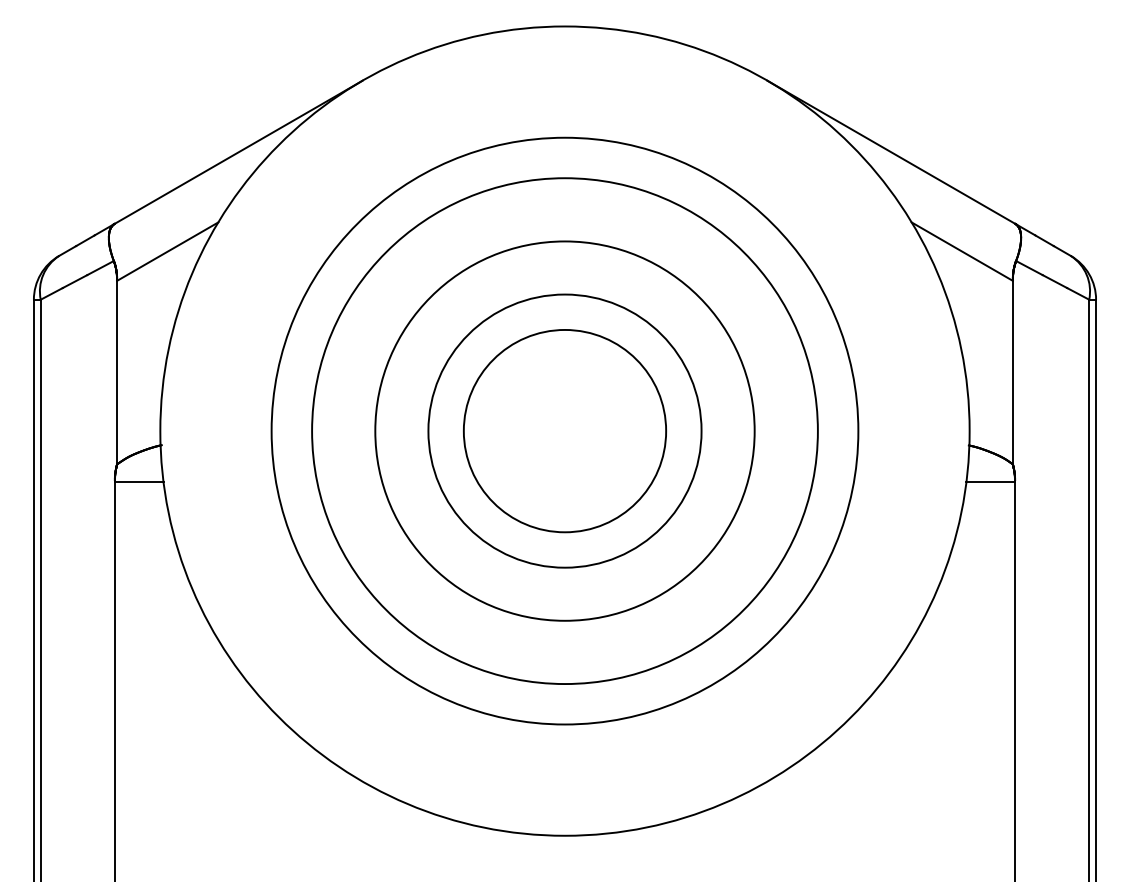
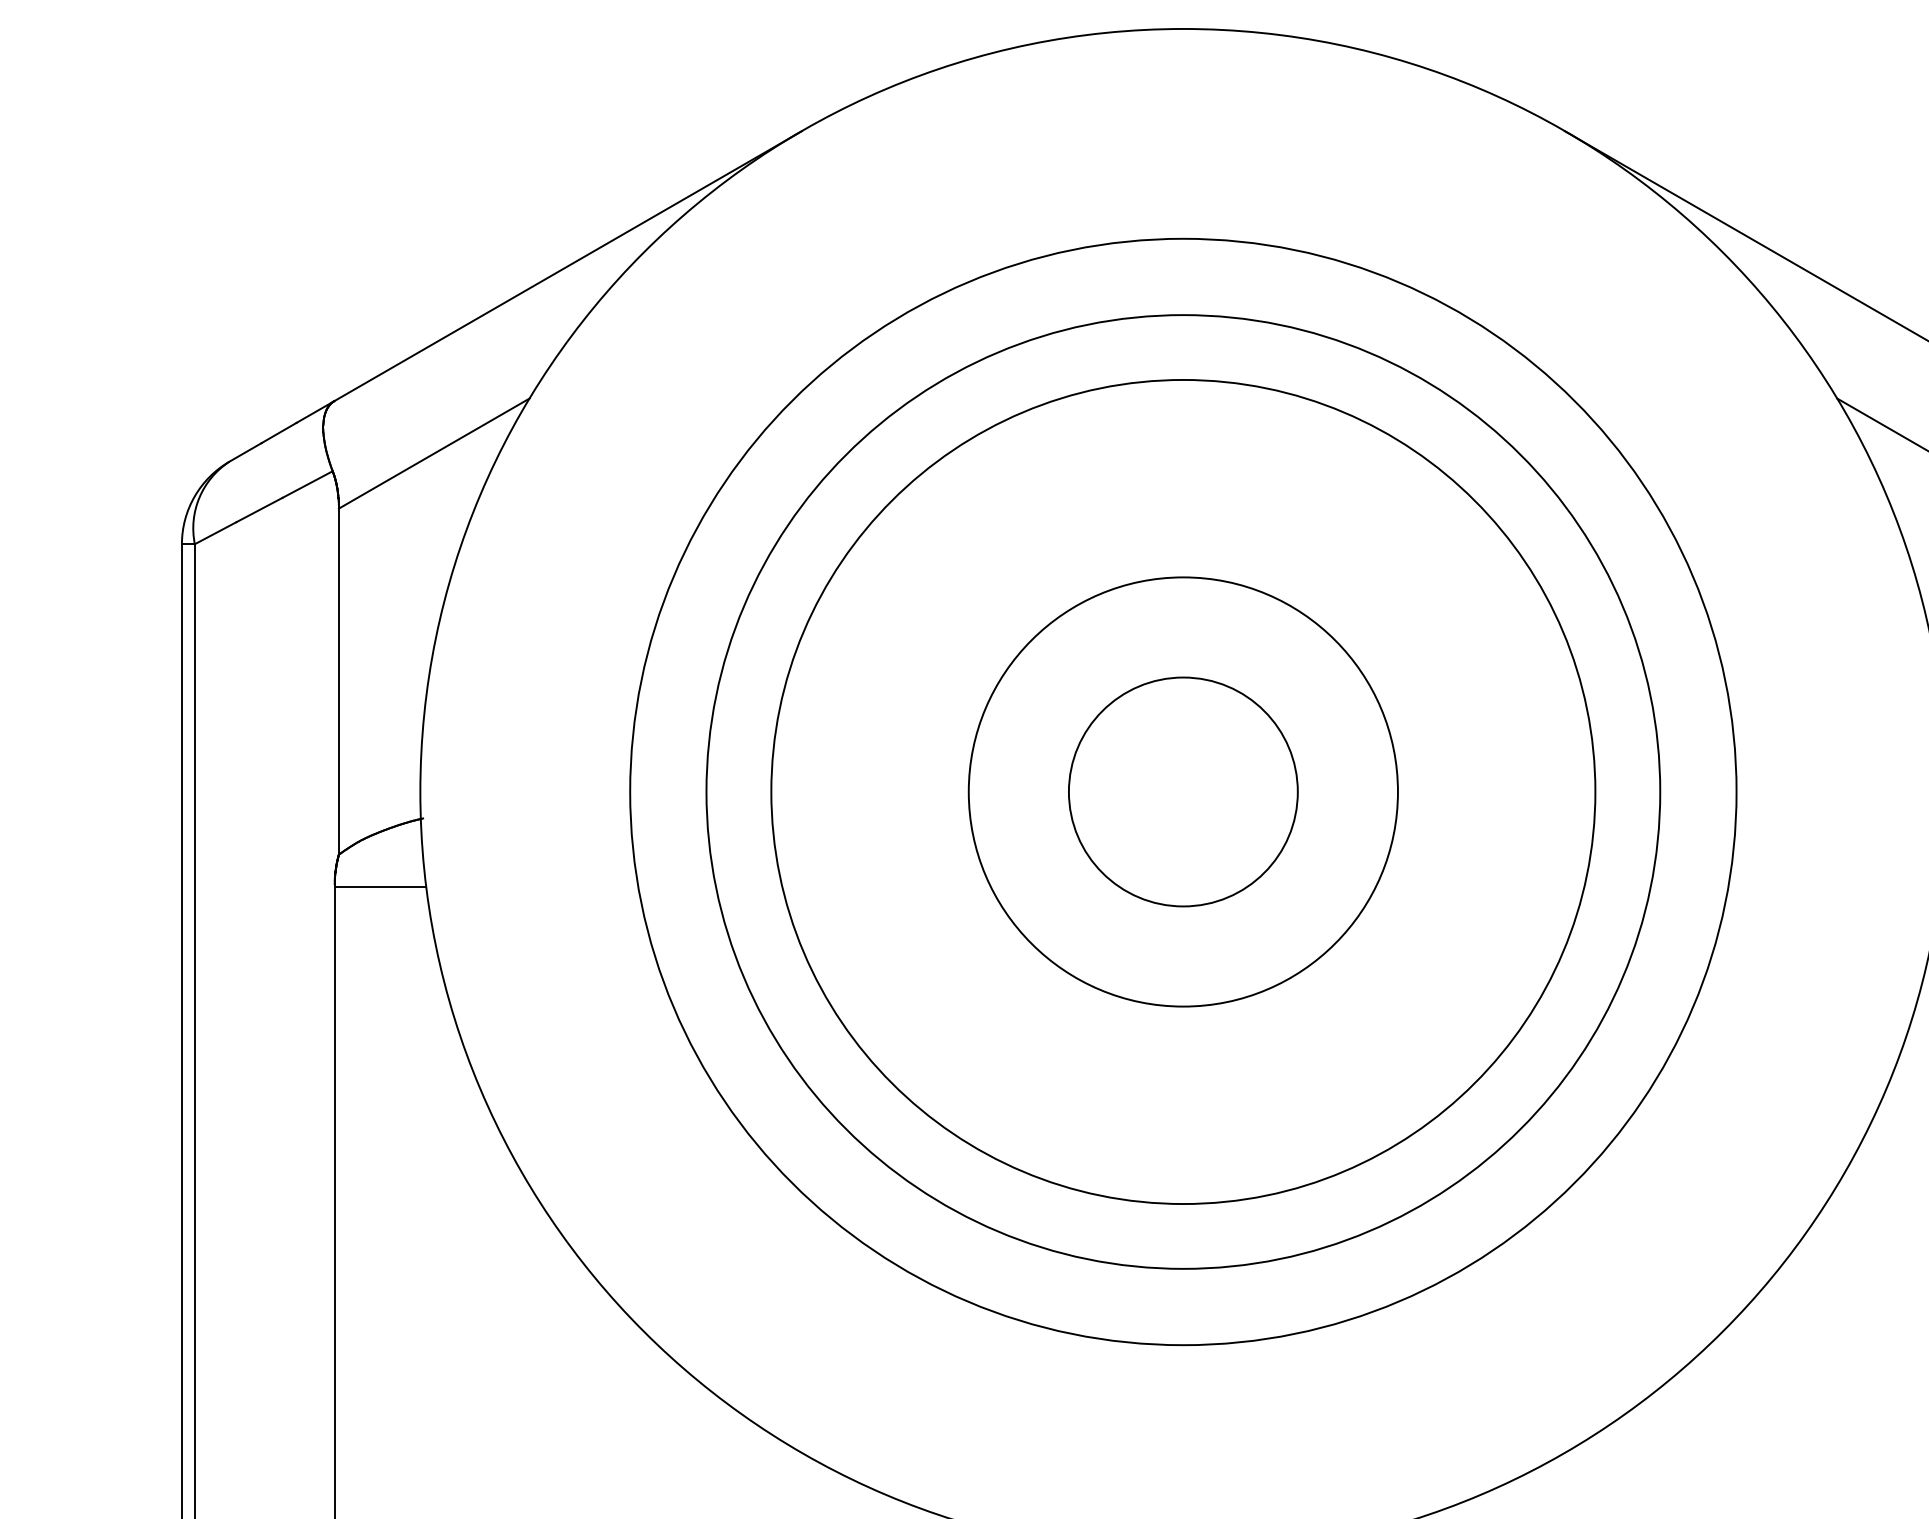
circle: (564, 430) -> (1182, 790), size x0.6
circle: (564, 430) -> (1182, 790), size x0.6
circle: (564, 430) -> (1182, 790), size x1.6

